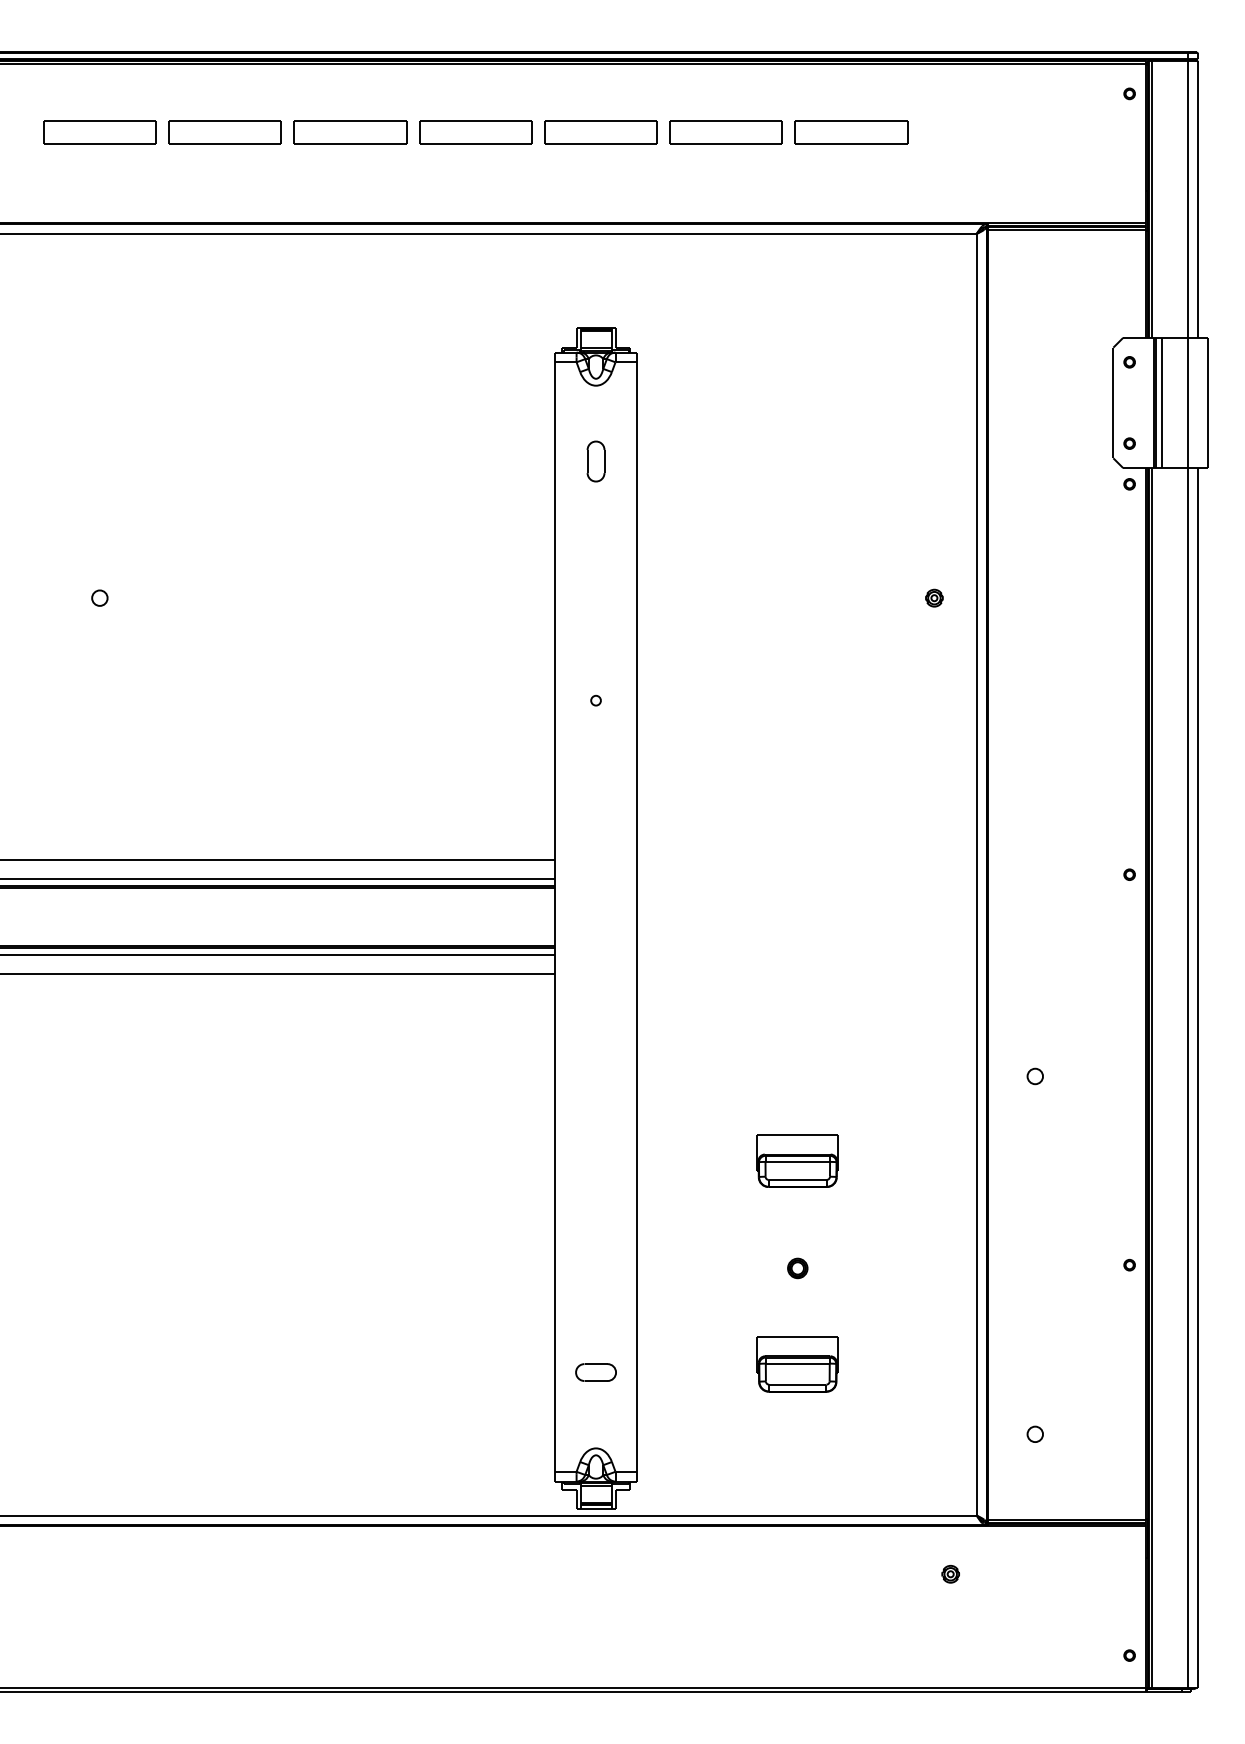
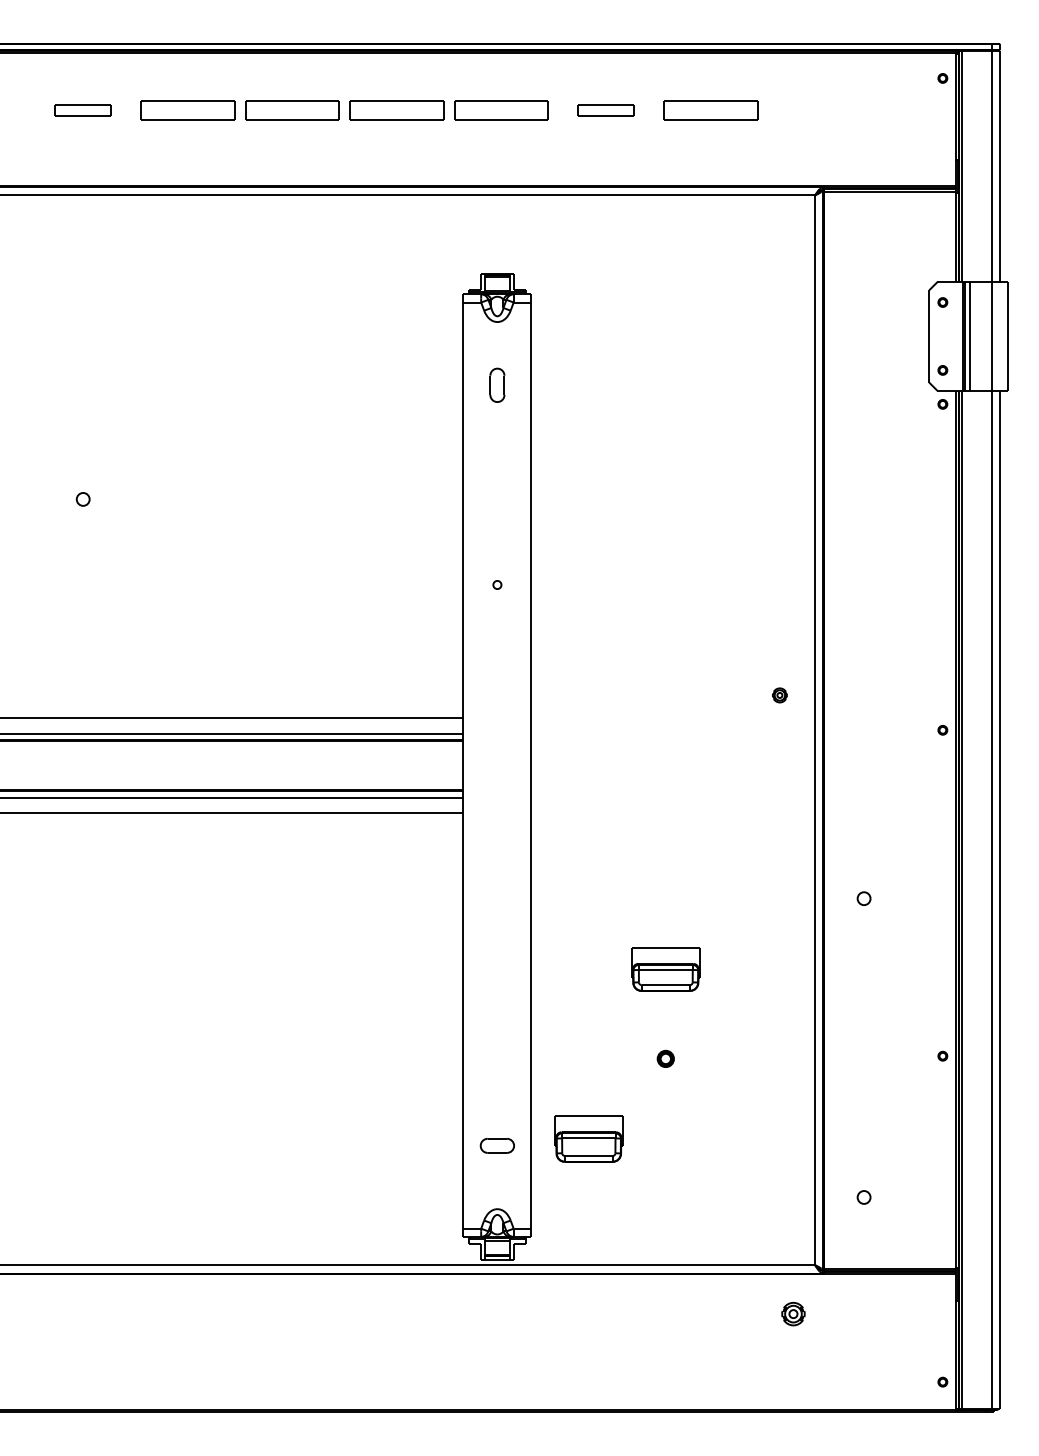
part: (99, 132) -> (82, 110), size x0.6
part: (725, 132) -> (605, 110), size x0.6
part: (933, 598) -> (779, 695), moved
part: (797, 1363) -> (588, 1138), moved
part: (950, 1574) -> (793, 1314), size x1.6

